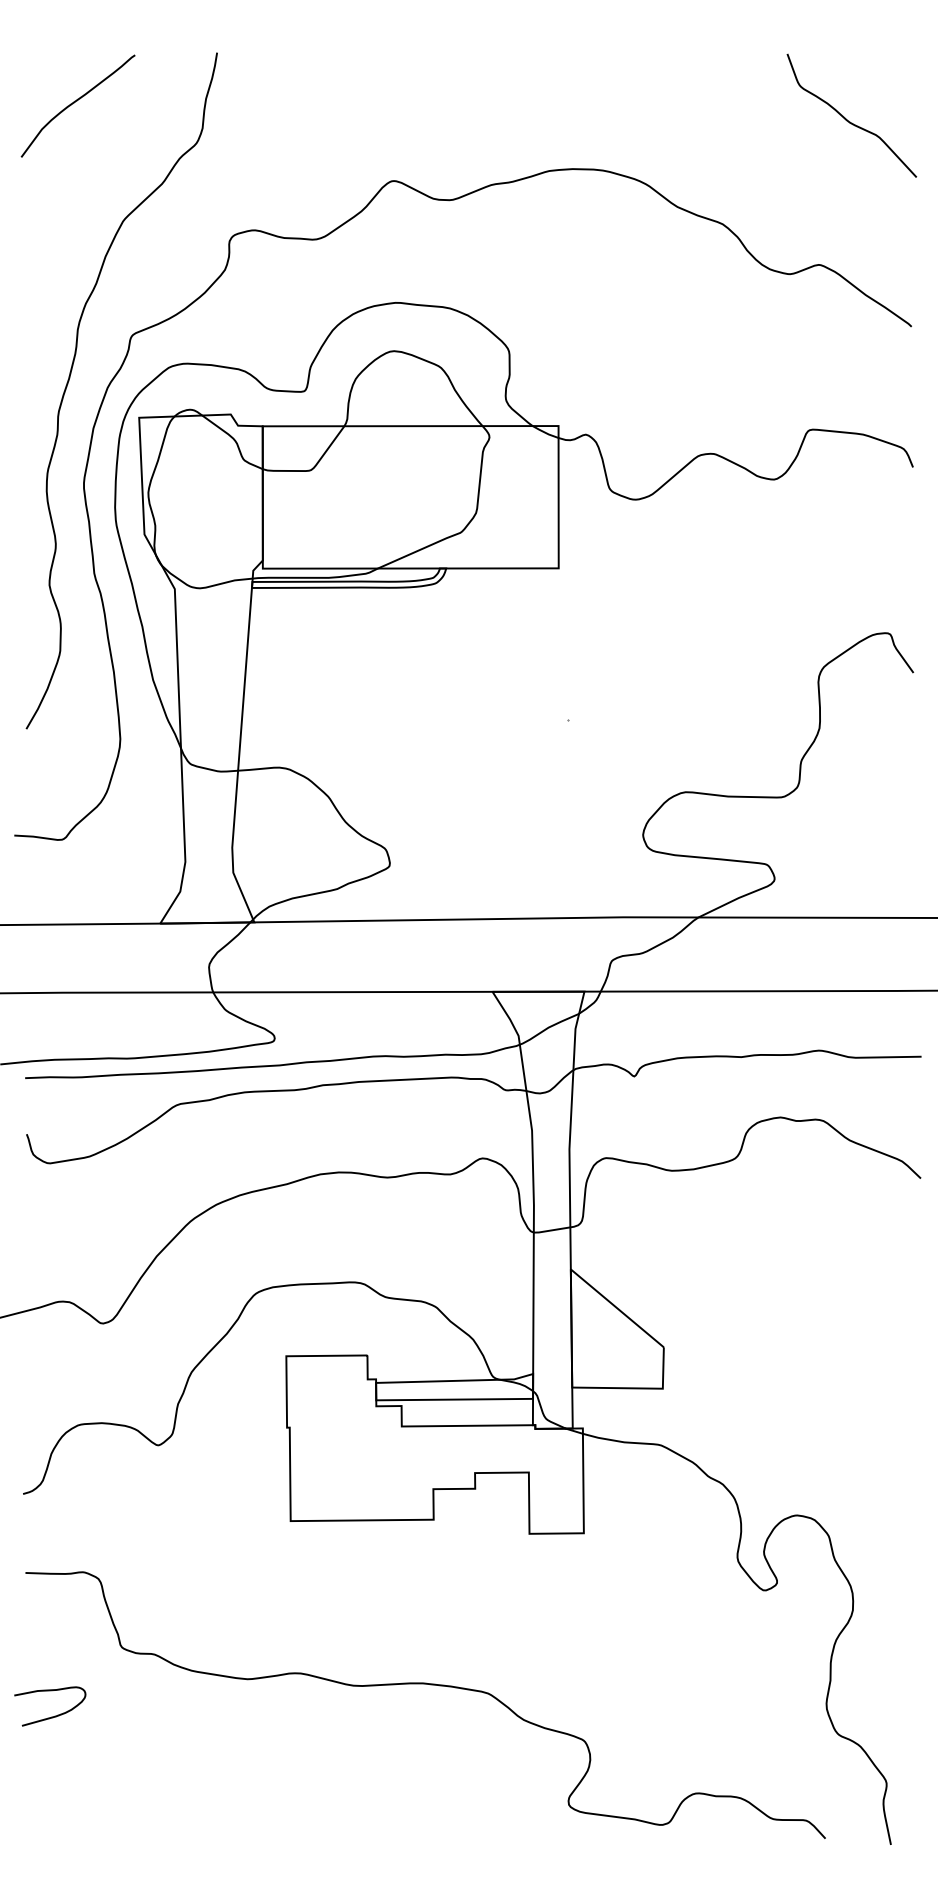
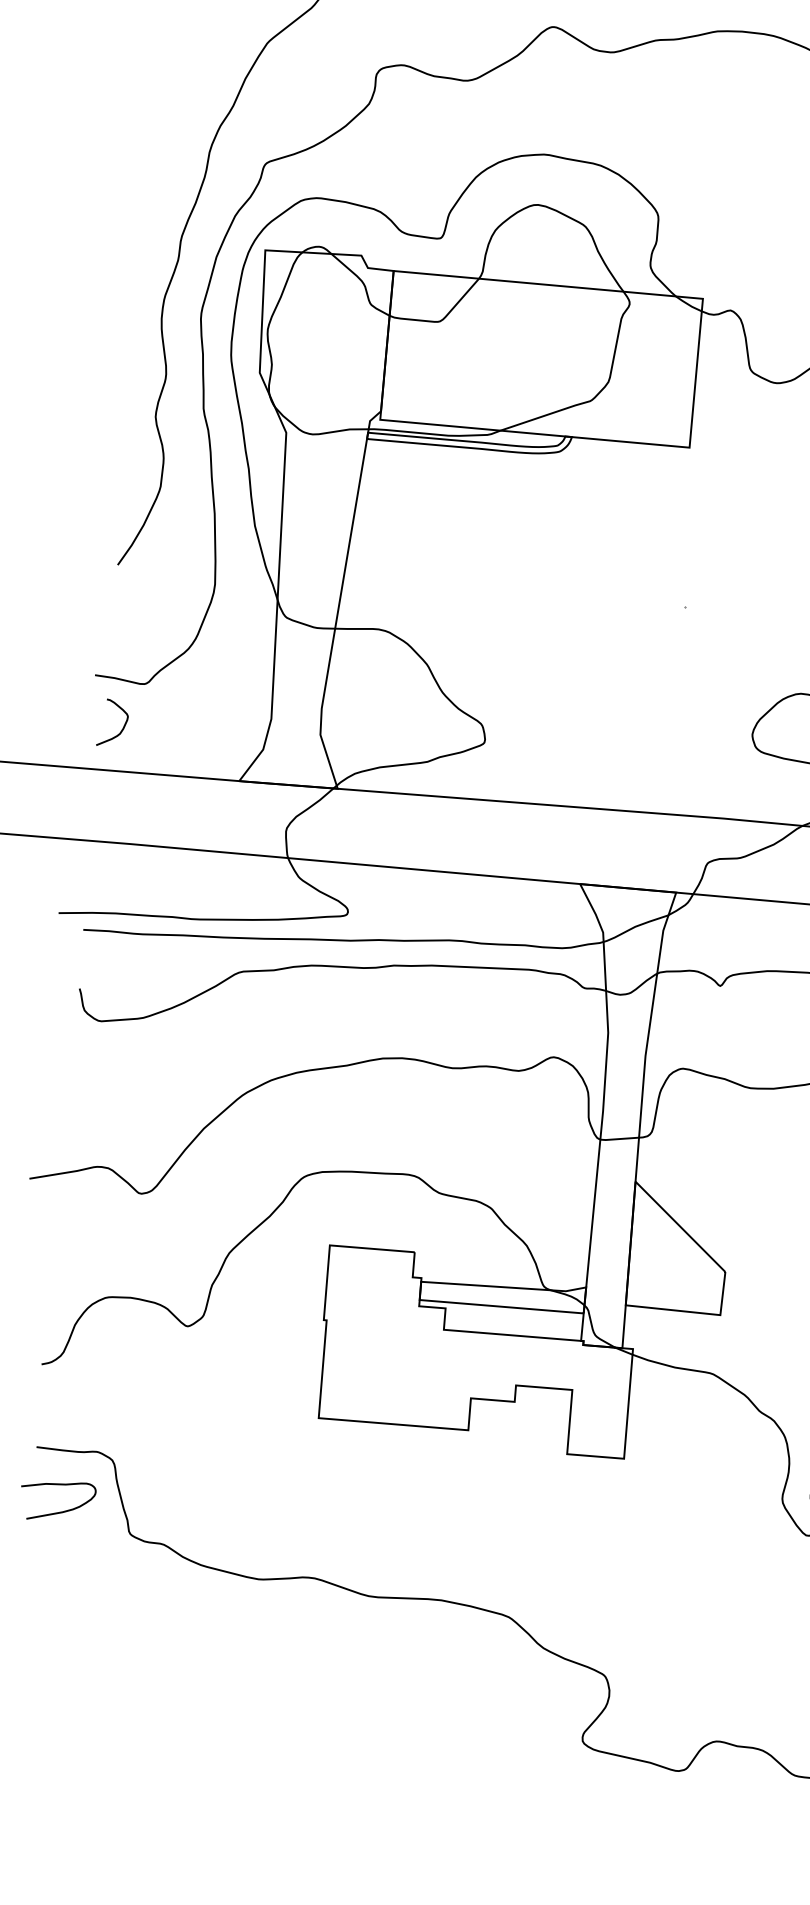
curve: (45, 881) -> (123, 726), added
curve: (54, 1715) -> (61, 1511), moved

